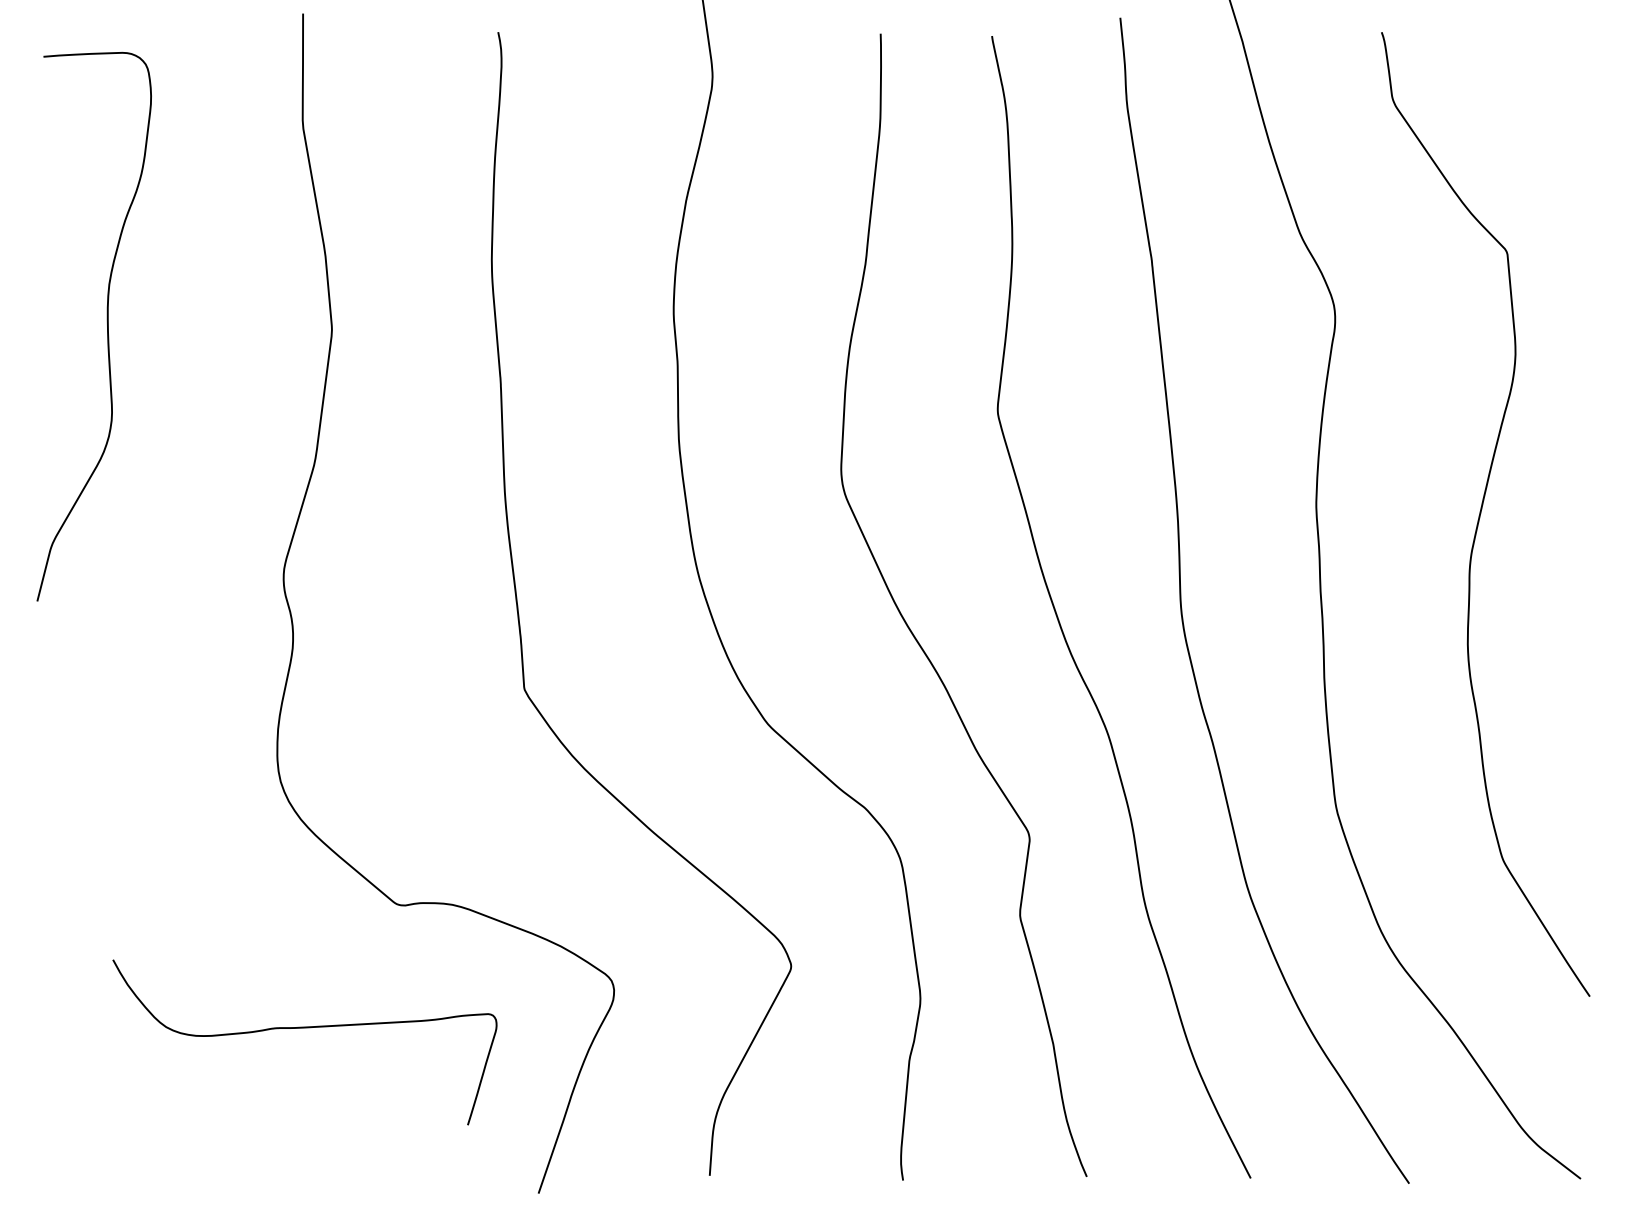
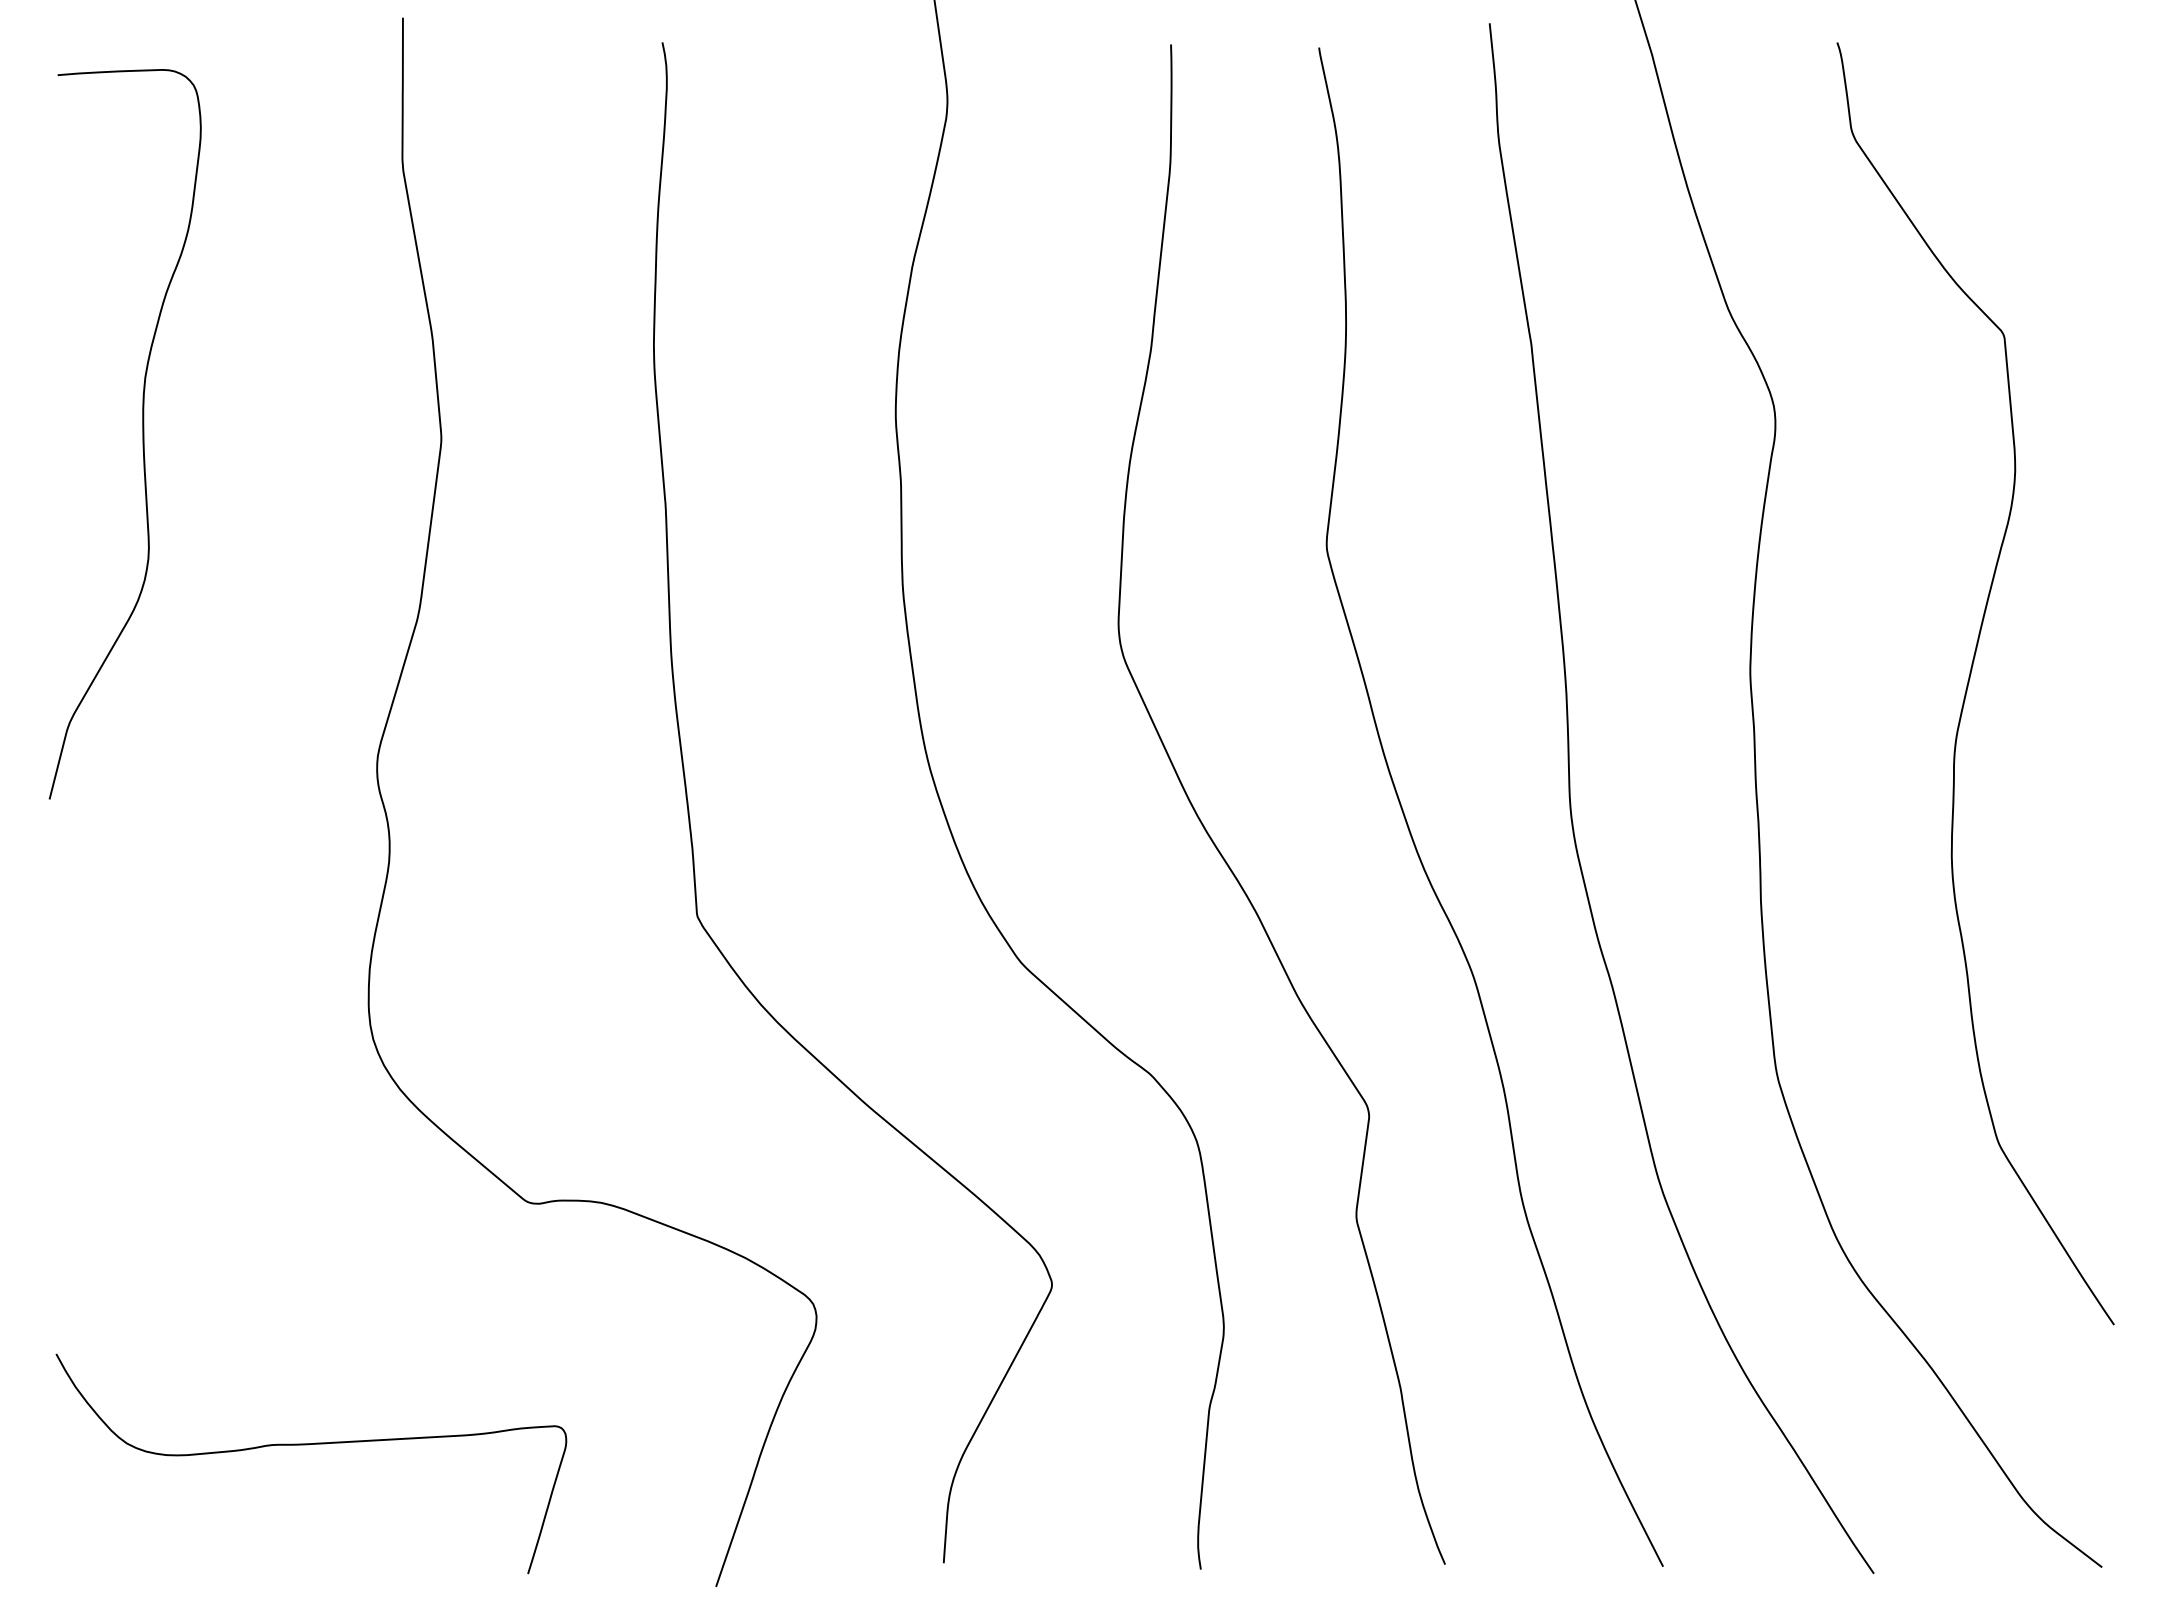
curve: (302, 1028) -> (308, 1445), moved

